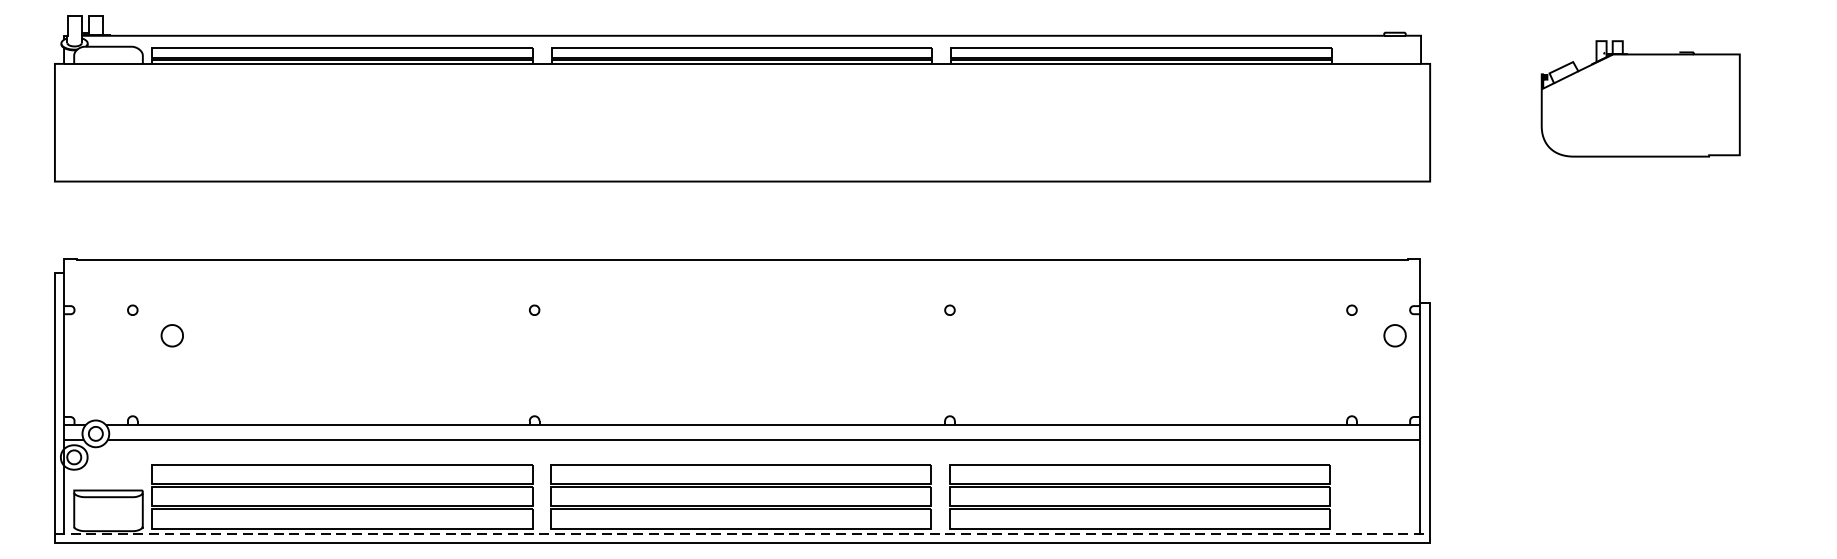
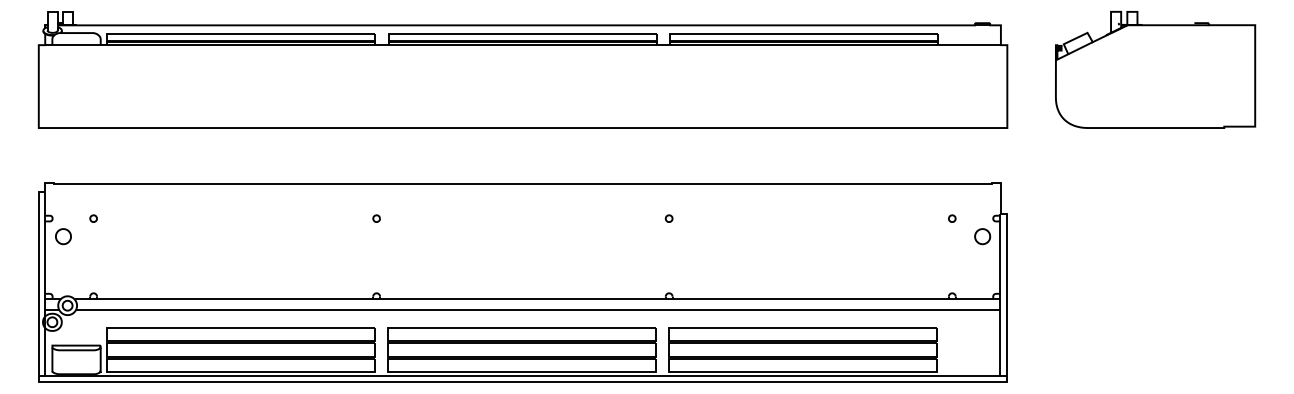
part: (1640, 98) -> (1155, 69), size x1.43
part: (172, 335) -> (63, 236), moved
line: (743, 534) -> (523, 376), dashed -> solid

